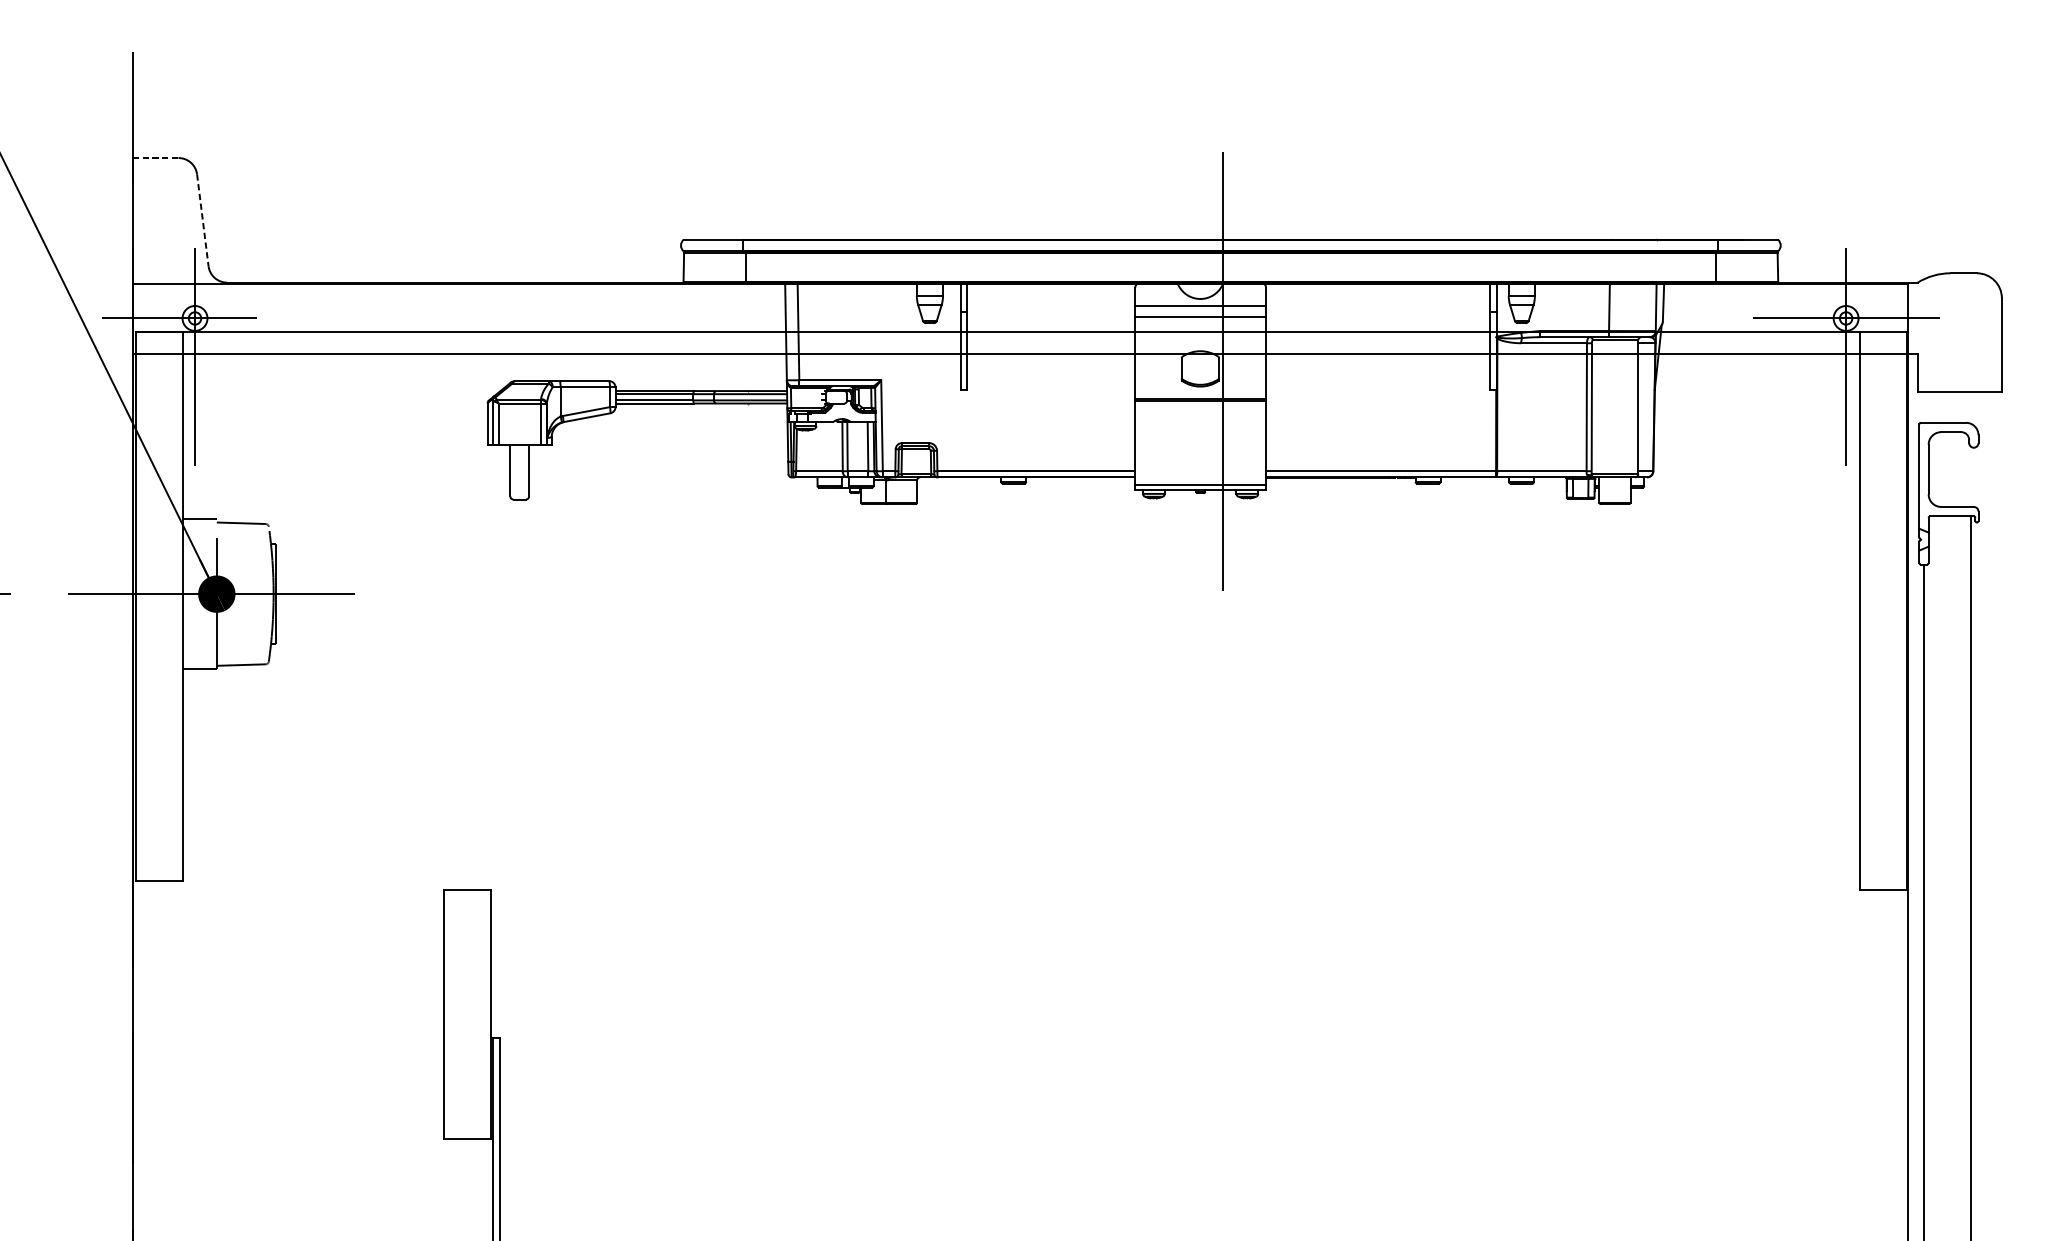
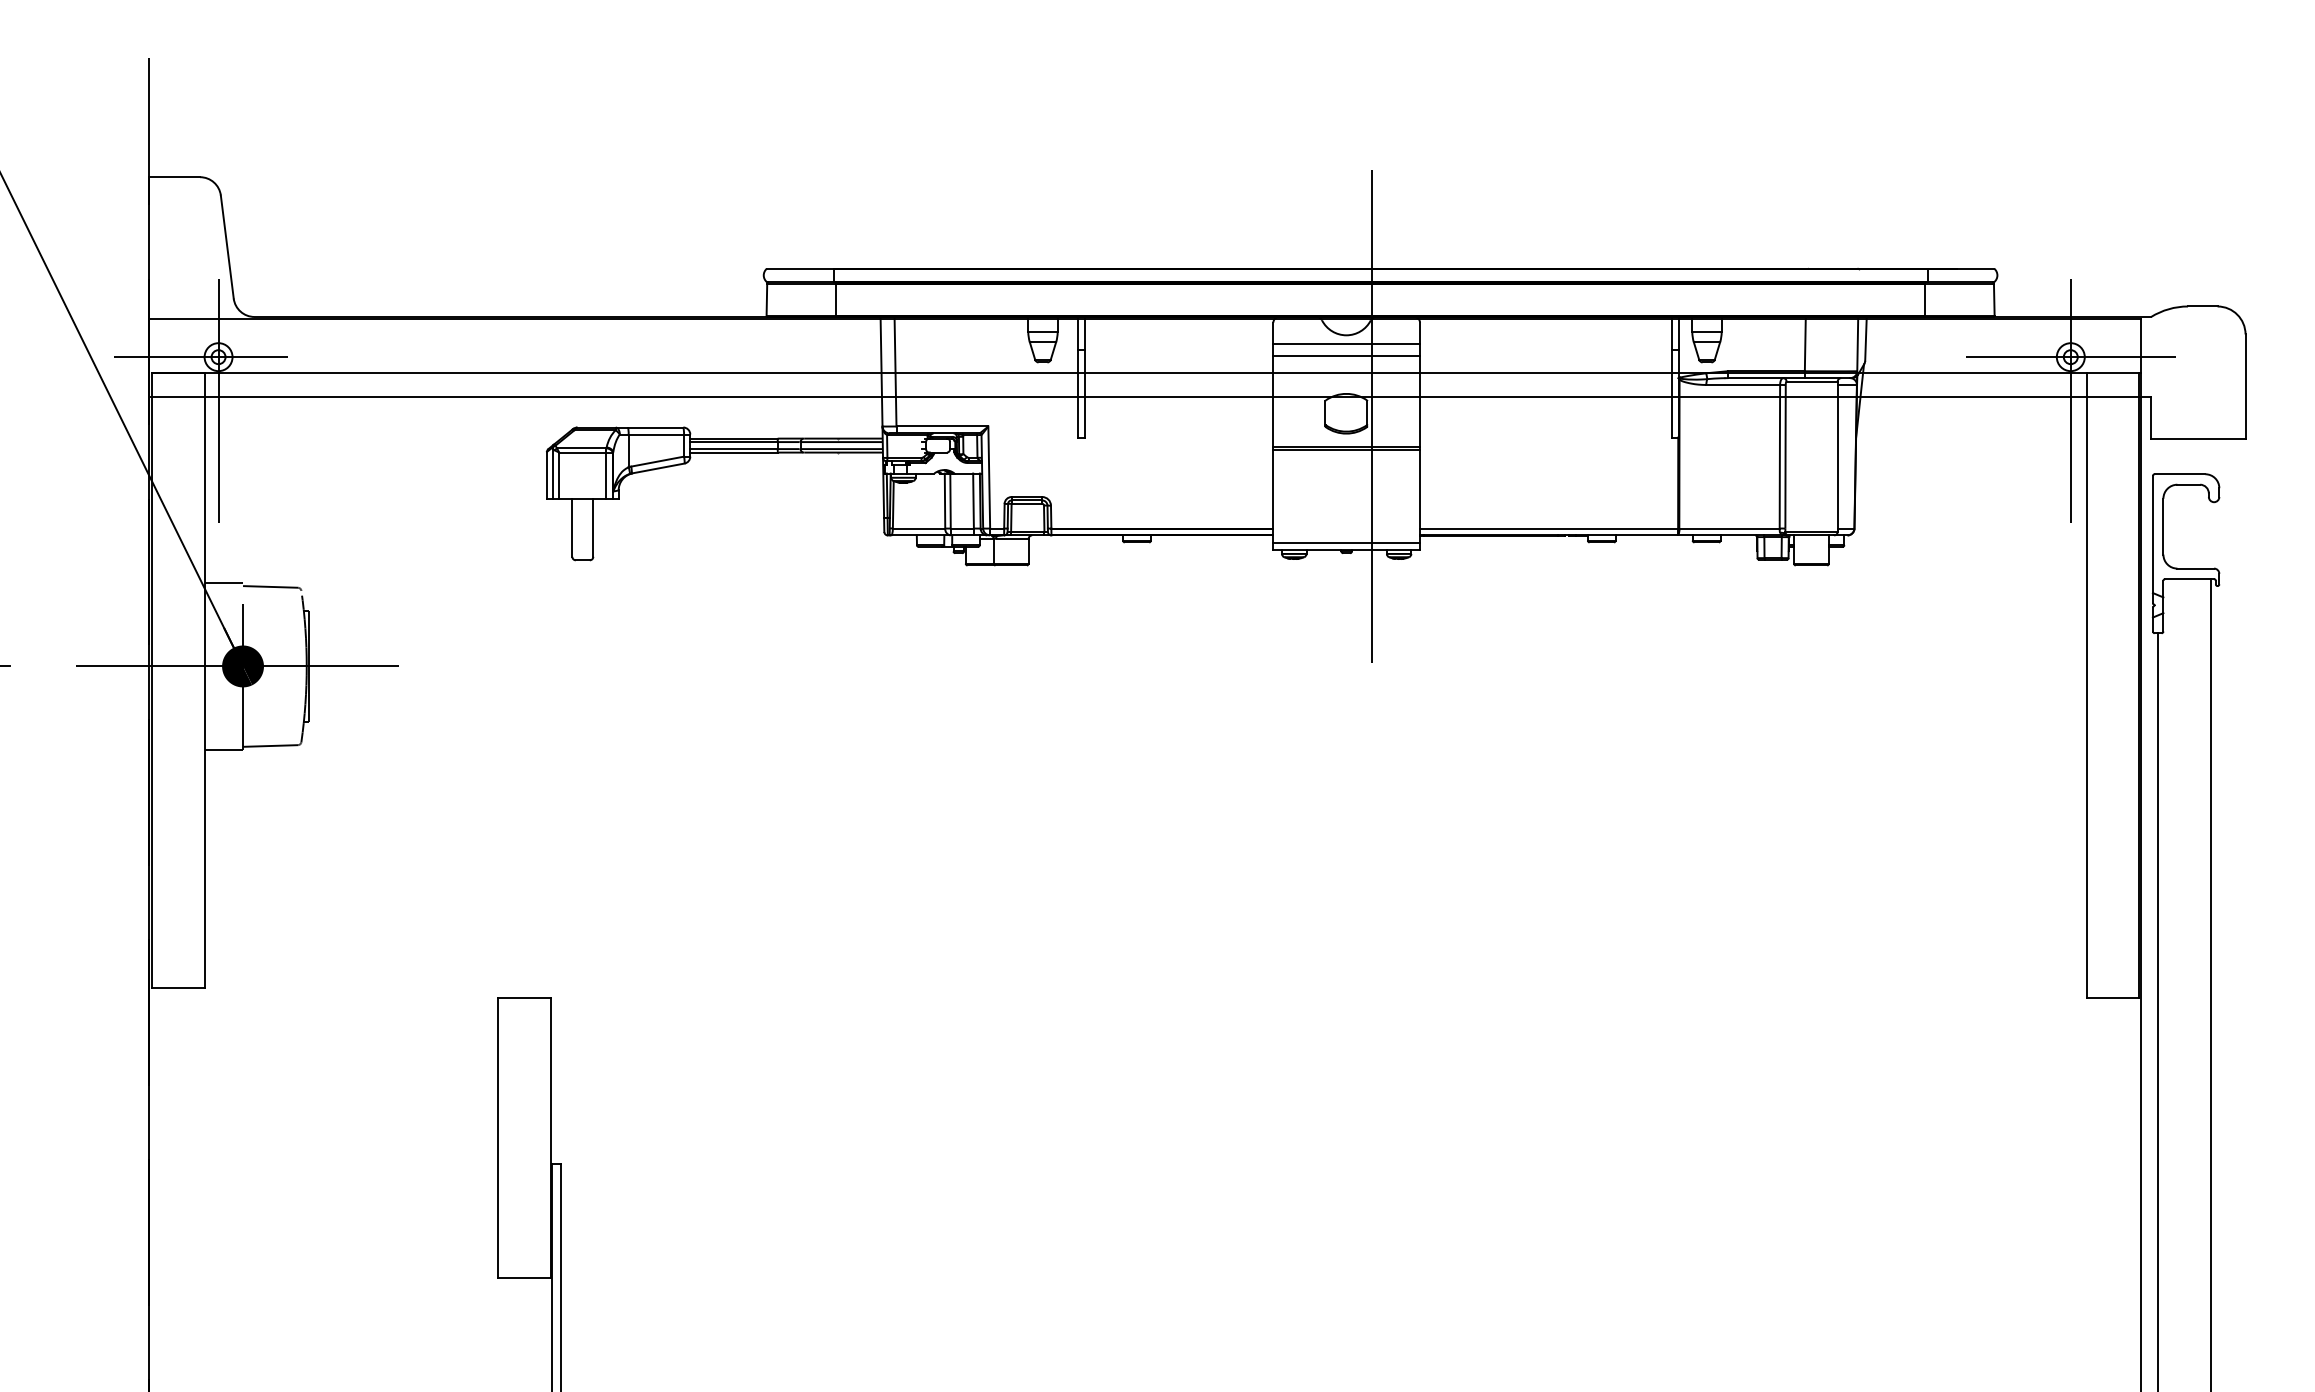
line: (155, 158) -> (174, 177), dashed -> solid
line: (202, 220) -> (227, 247), dashed -> solid

